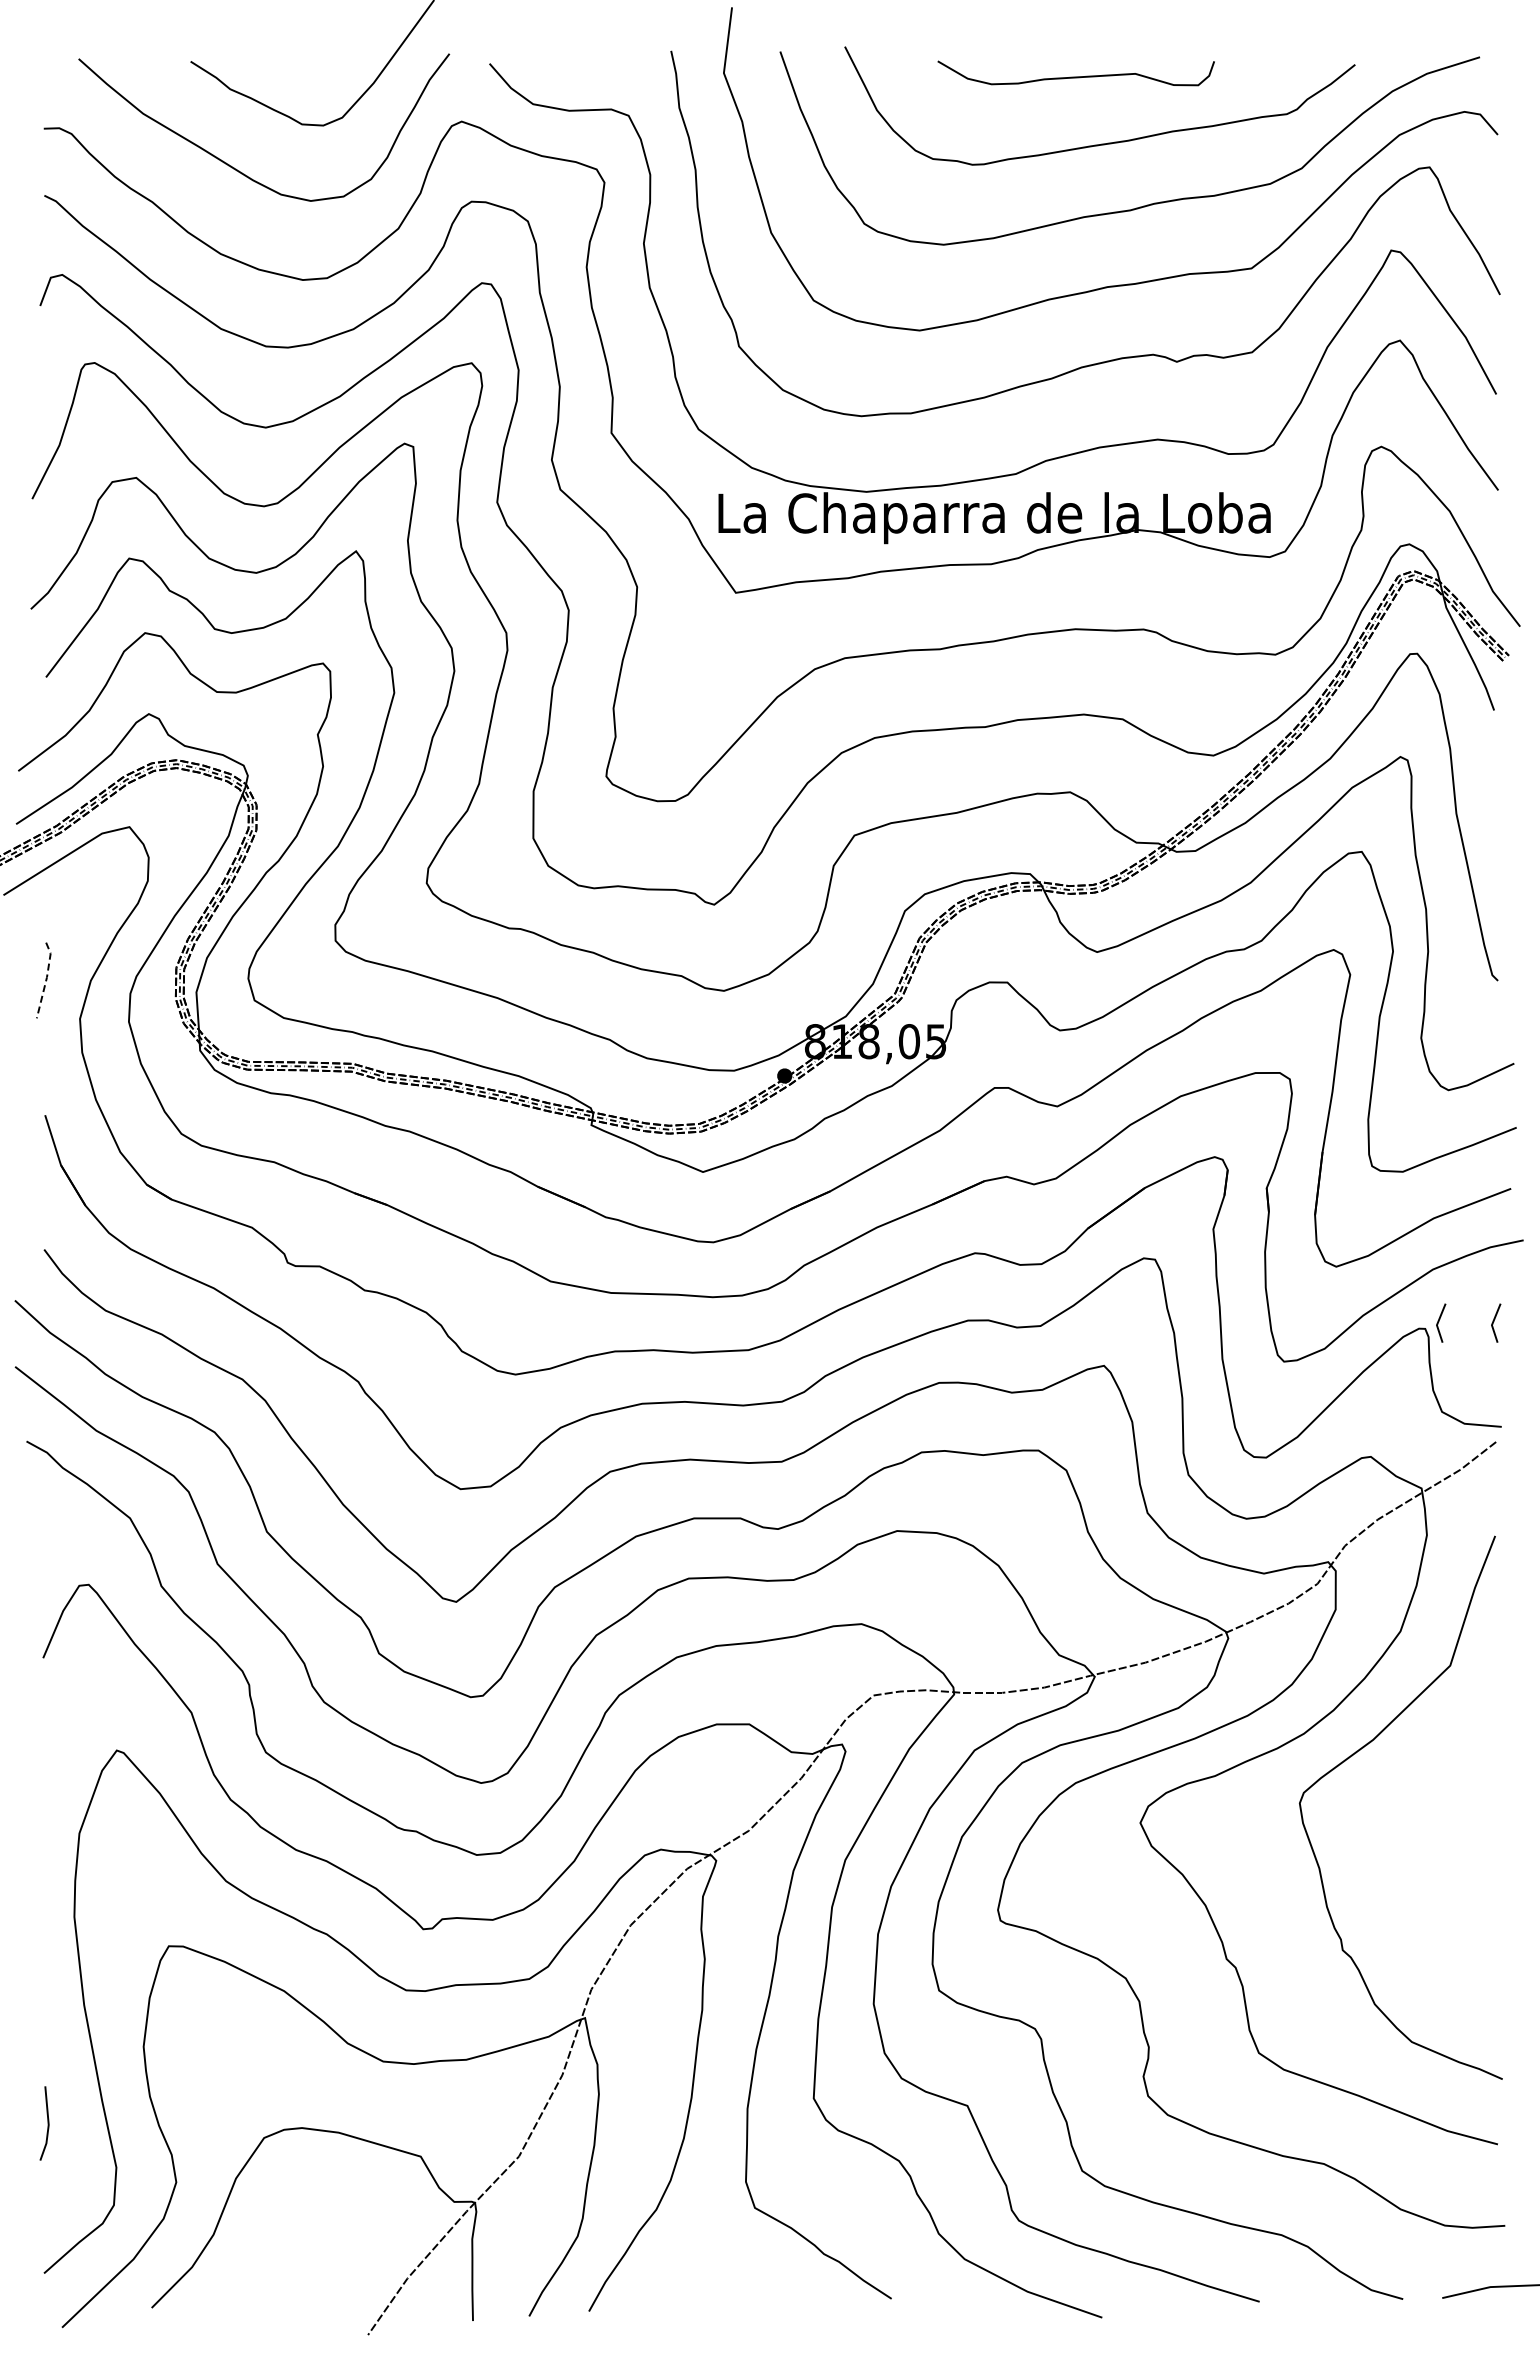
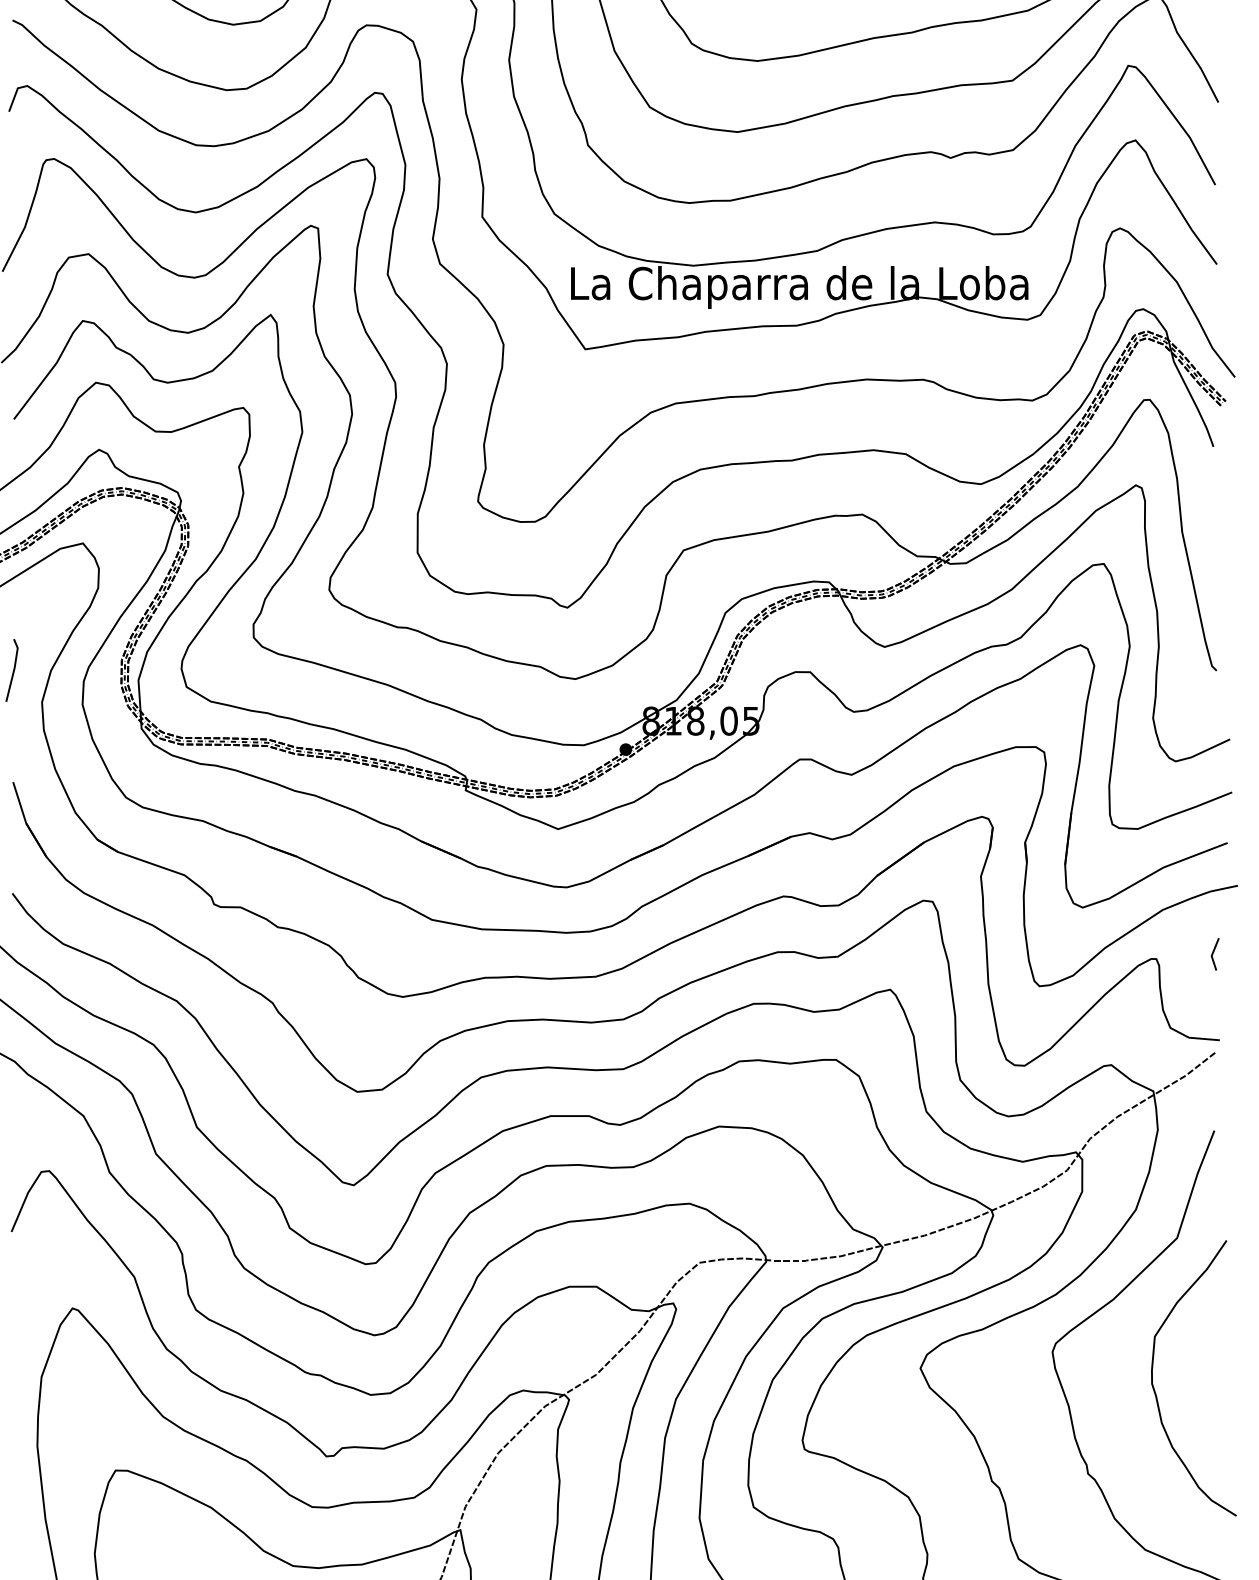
line: (46, 979) -> (14, 669), dashed -> solid
line: (1439, 1321) -> (1168, 952), removed
curve: (1423, 1848) -> (1154, 1389), added

